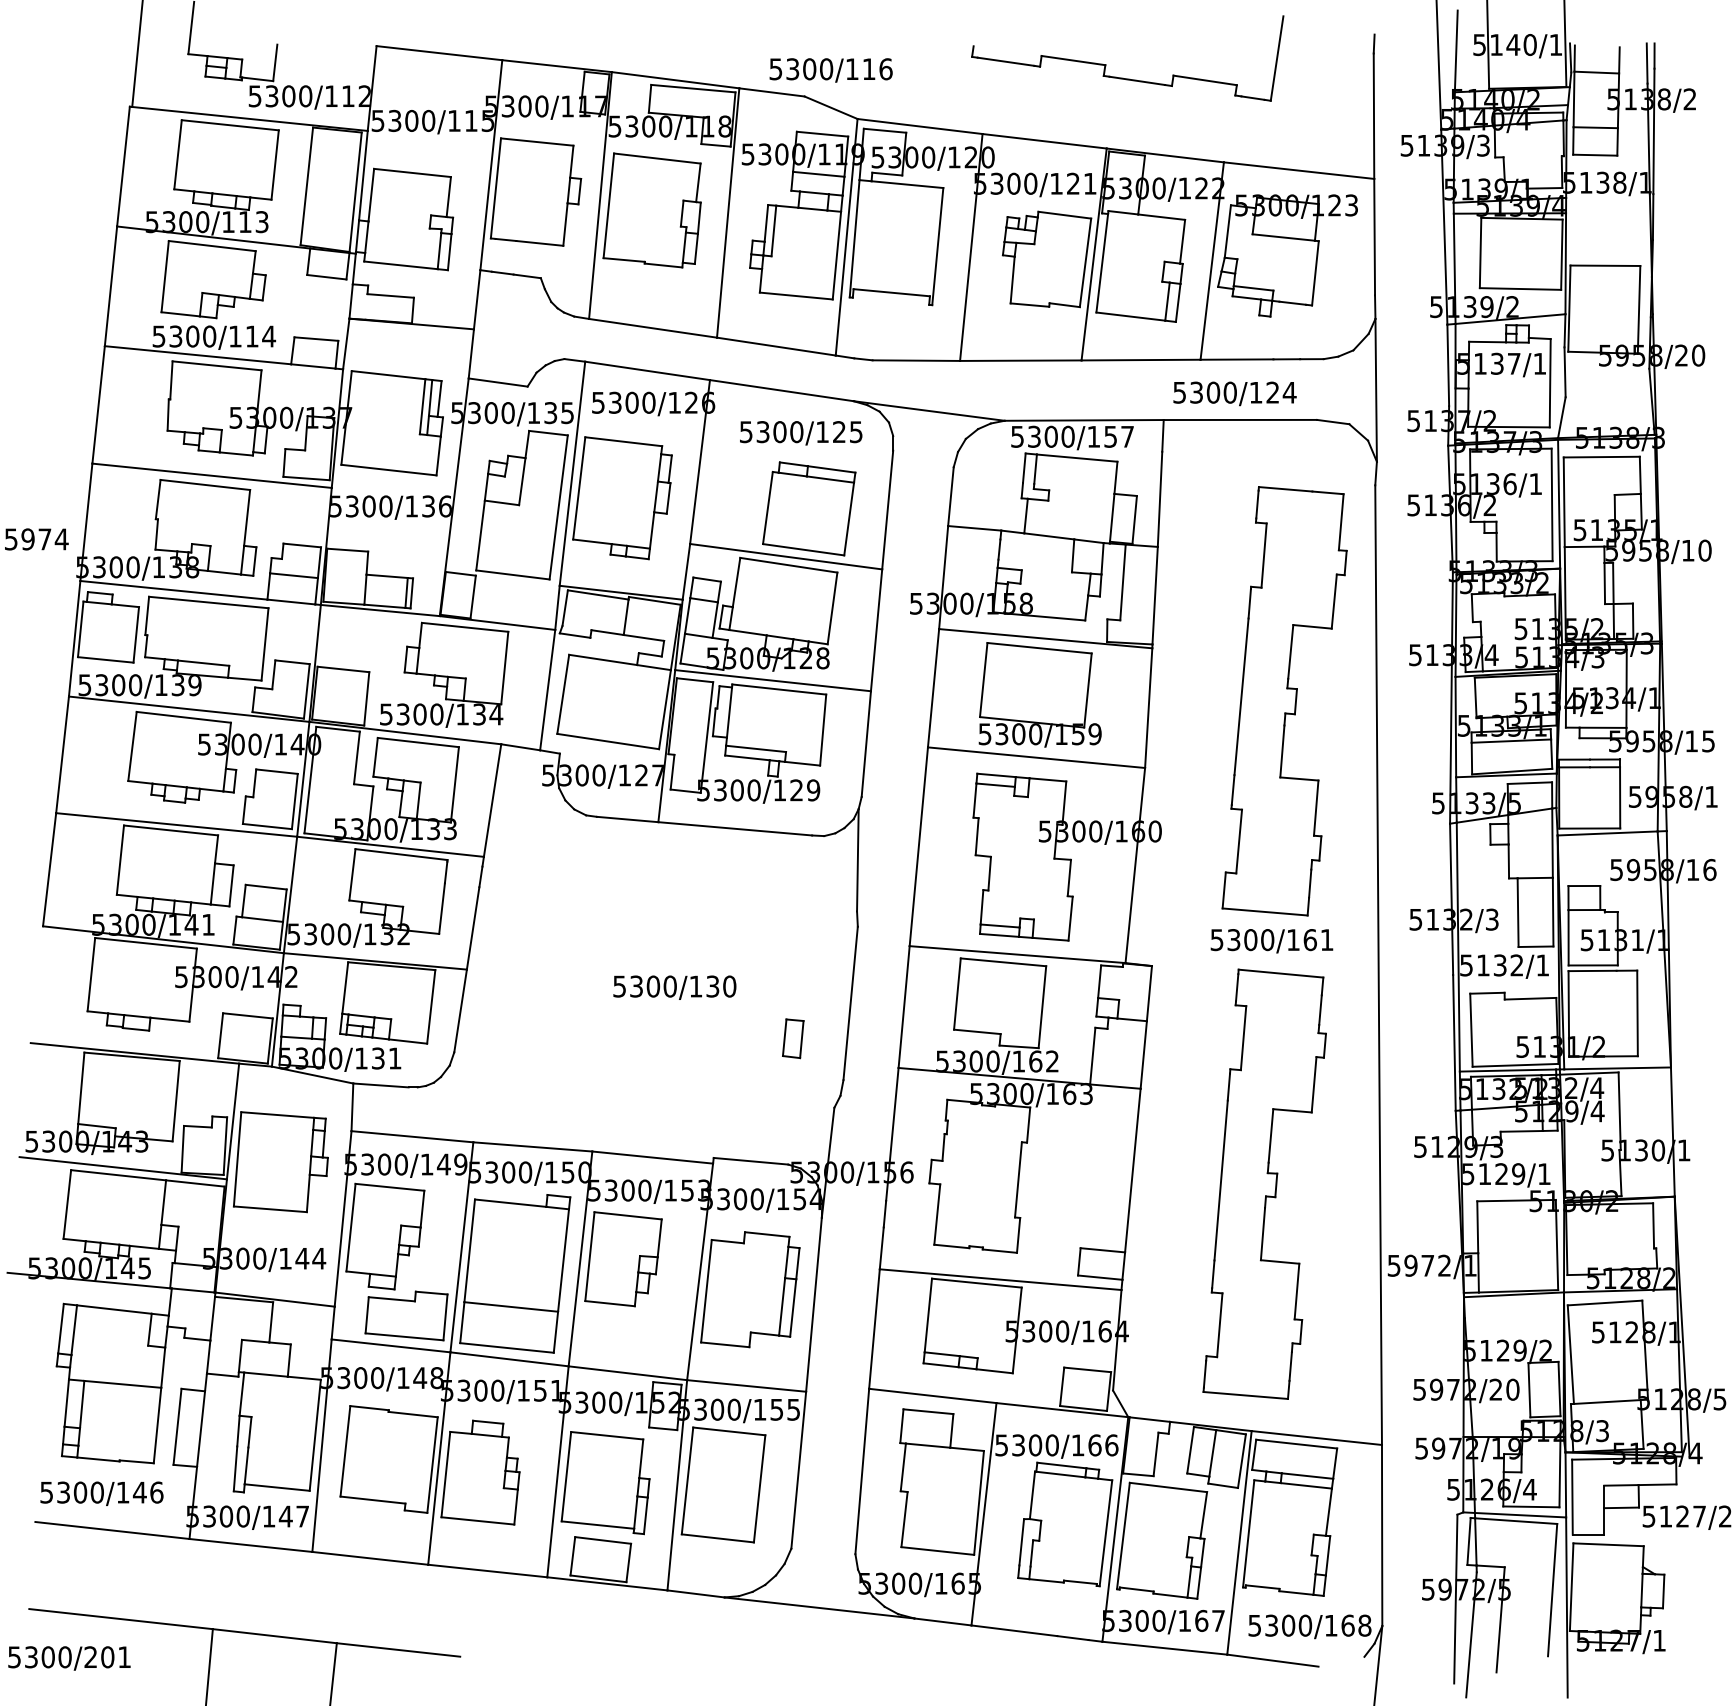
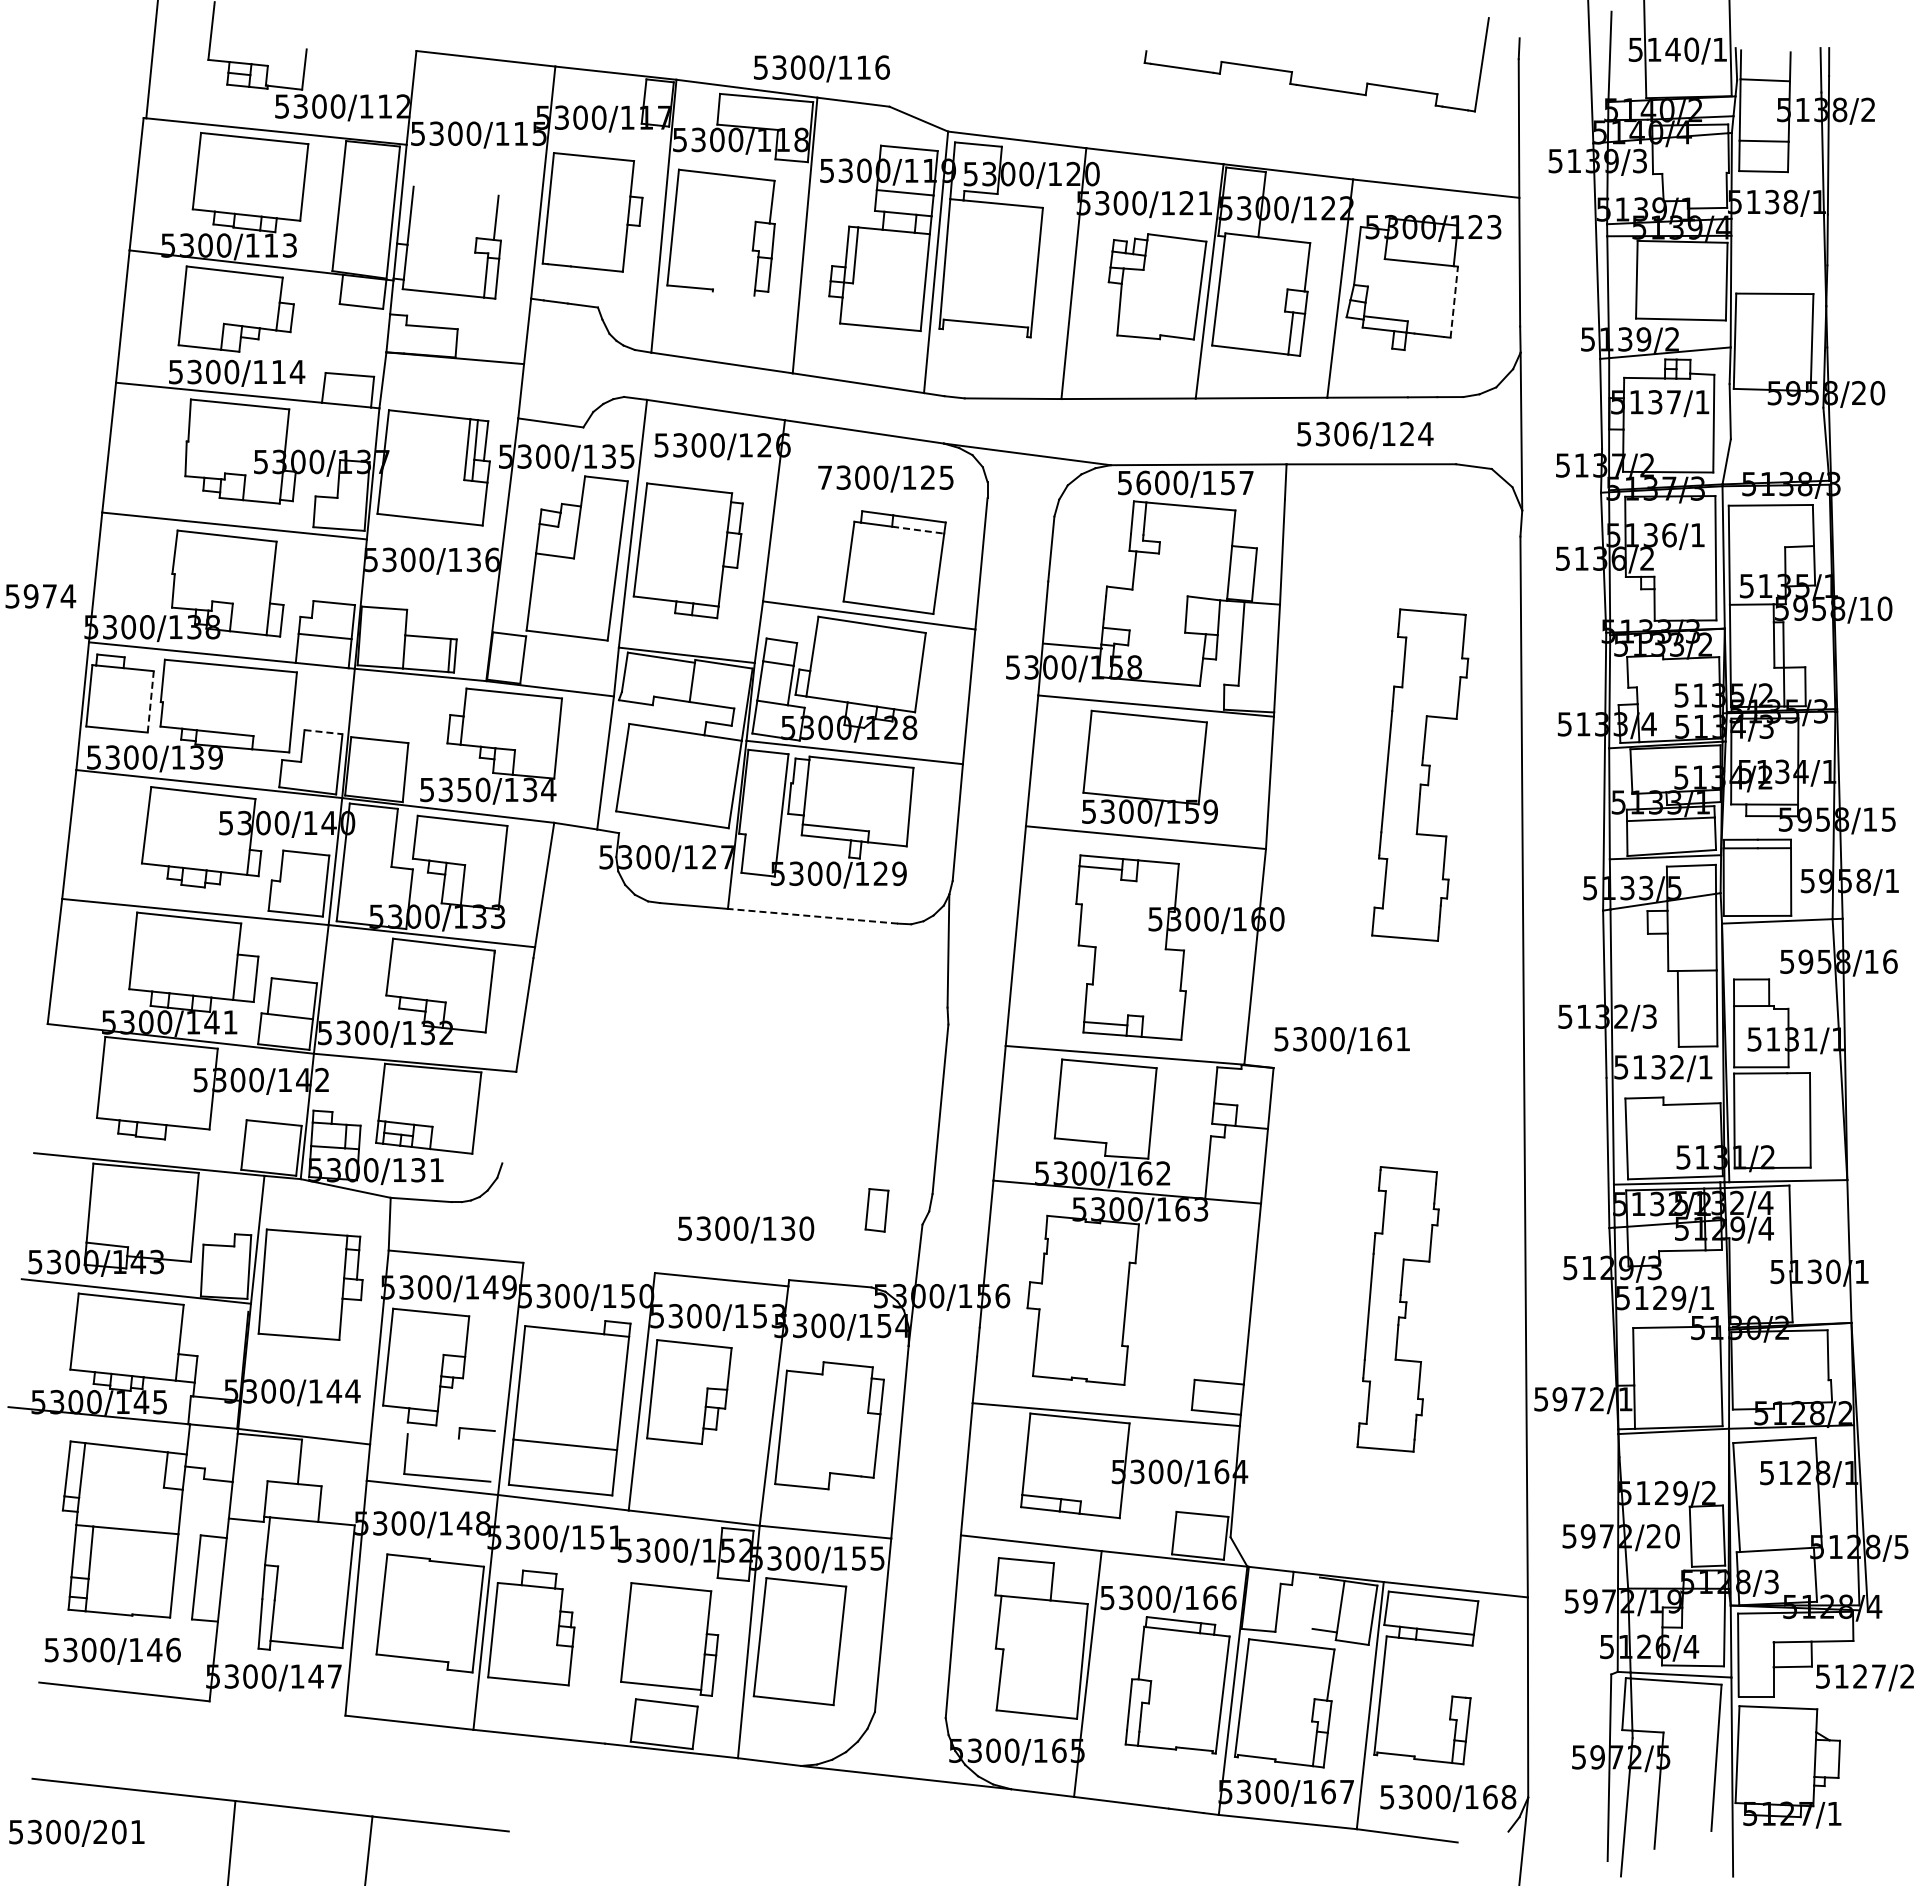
text: (830, 70) -> (821, 68), moved
part: (1127, 78) -> (1316, 86), moved
line: (411, 172) -> (455, 190), removed
line: (663, 265) -> (733, 293), removed
line: (1315, 273) -> (1454, 302), solid -> dashed
text: (1229, 393) -> (1359, 434), 5300/124 -> 5306/124
text: (745, 431) -> (824, 477), 5300/125 -> 7300/125
text: (1034, 436) -> (1143, 482), 5300/157 -> 5600/157
line: (830, 479) -> (918, 530), solid -> dashed
line: (974, 527) -> (1072, 645), moved
line: (1048, 535) -> (1159, 592), removed
line: (136, 634) -> (150, 701), solid -> dashed
line: (293, 662) -> (324, 732), solid -> dashed
part: (1283, 700) -> (1419, 774), size x0.7
text: (420, 714) -> (464, 789), 5300/134 -> 5350/134
line: (734, 829) -> (812, 916), solid -> dashed
text: (1271, 941) -> (1341, 1040), moved
text: (675, 987) -> (746, 1229), moved
line: (460, 1010) -> (509, 1117), removed
part: (792, 1038) -> (876, 1210), moved
line: (532, 1146) -> (588, 1267), removed
line: (194, 1182) -> (215, 1307), removed
part: (1264, 1184) -> (1397, 1309), size x0.6
line: (391, 1299) -> (432, 1436), removed
line: (781, 1306) -> (864, 1444), removed
line: (445, 1317) -> (492, 1456), removed
line: (1189, 1449) -> (1315, 1602), removed
line: (557, 1471) -> (616, 1626), removed
line: (1328, 1512) -> (1468, 1671), removed
line: (250, 1545) -> (277, 1708), removed

